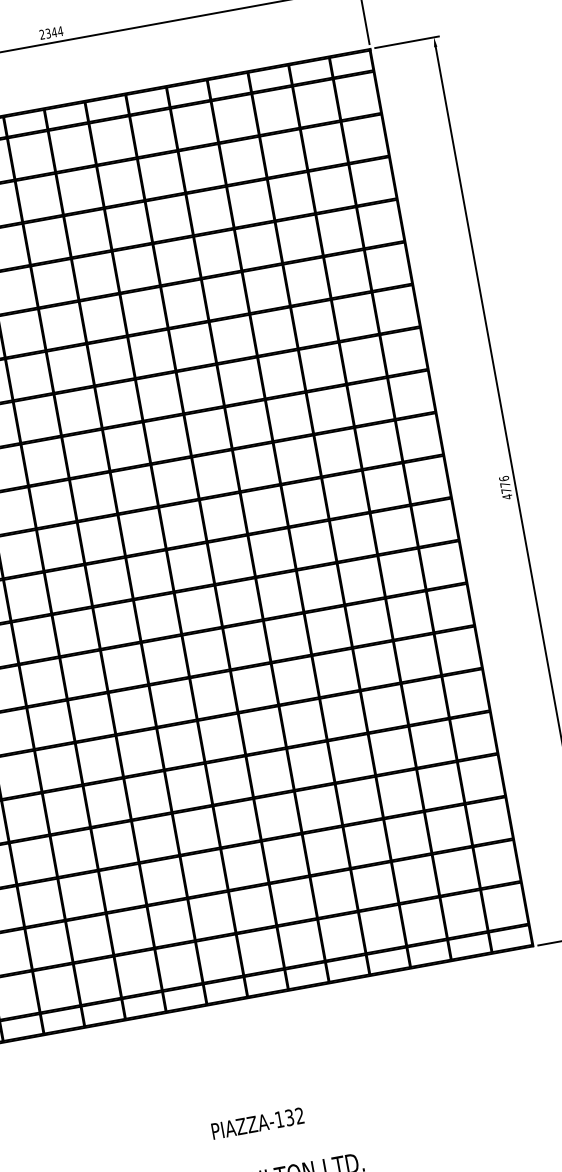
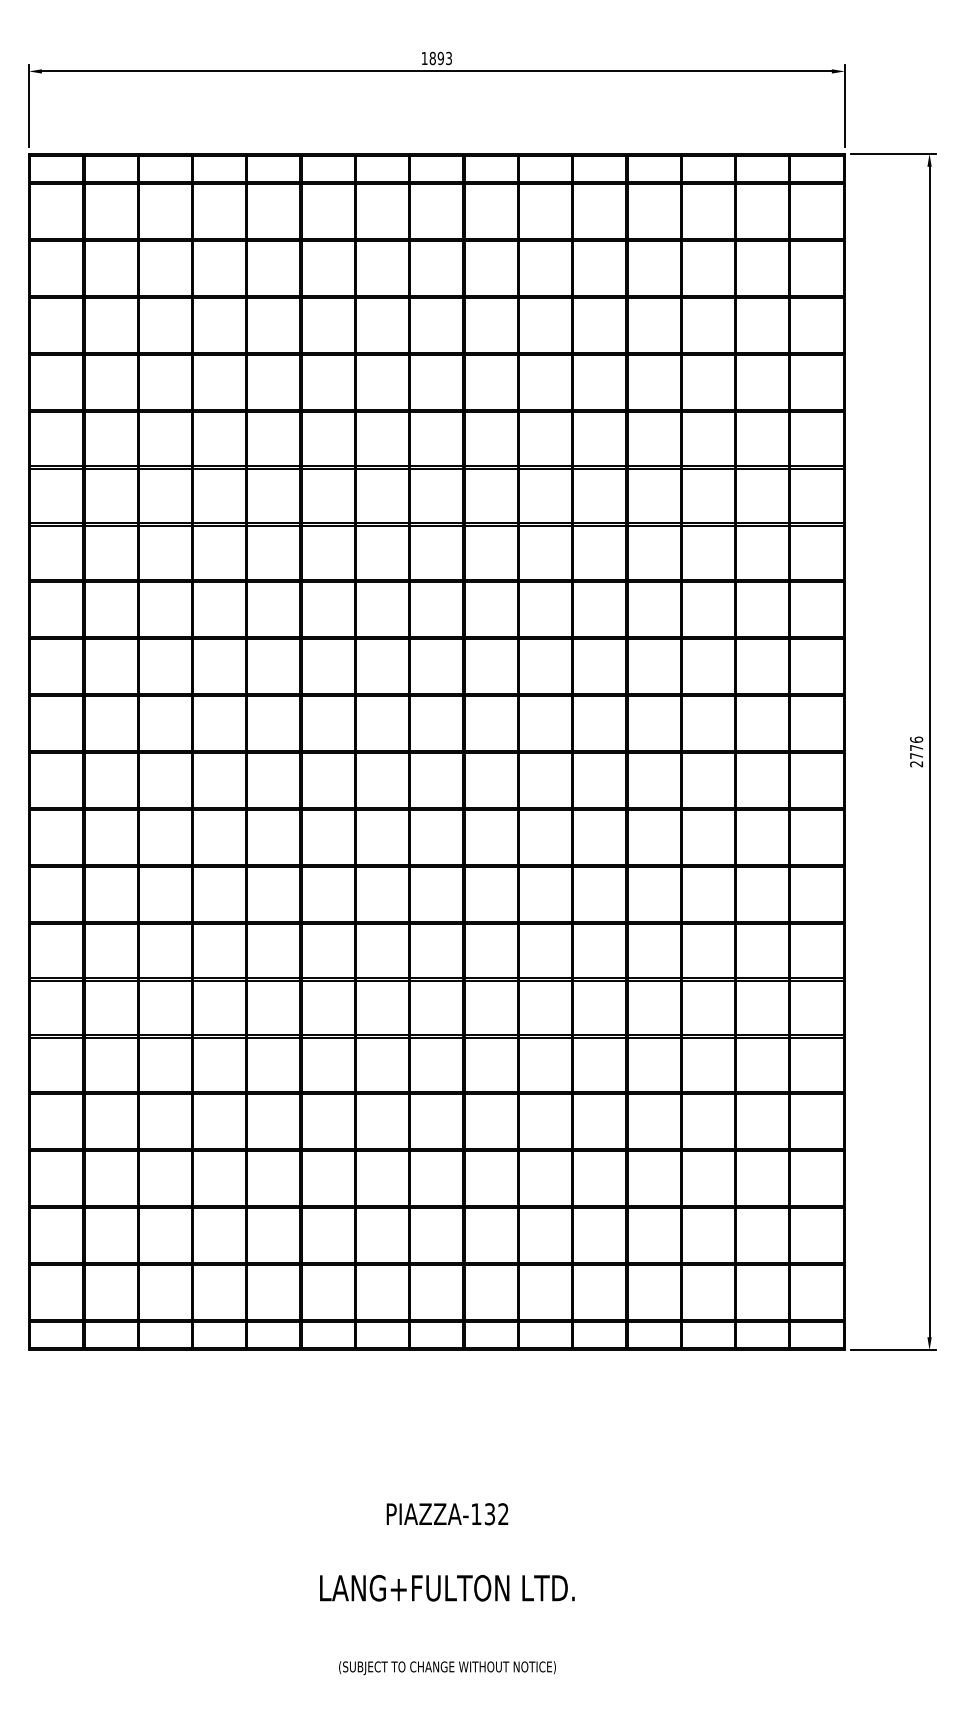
text: (51, 33) -> (436, 58), 2344 -> 1893
text: (507, 496) -> (916, 763), 4776 -> 2776

